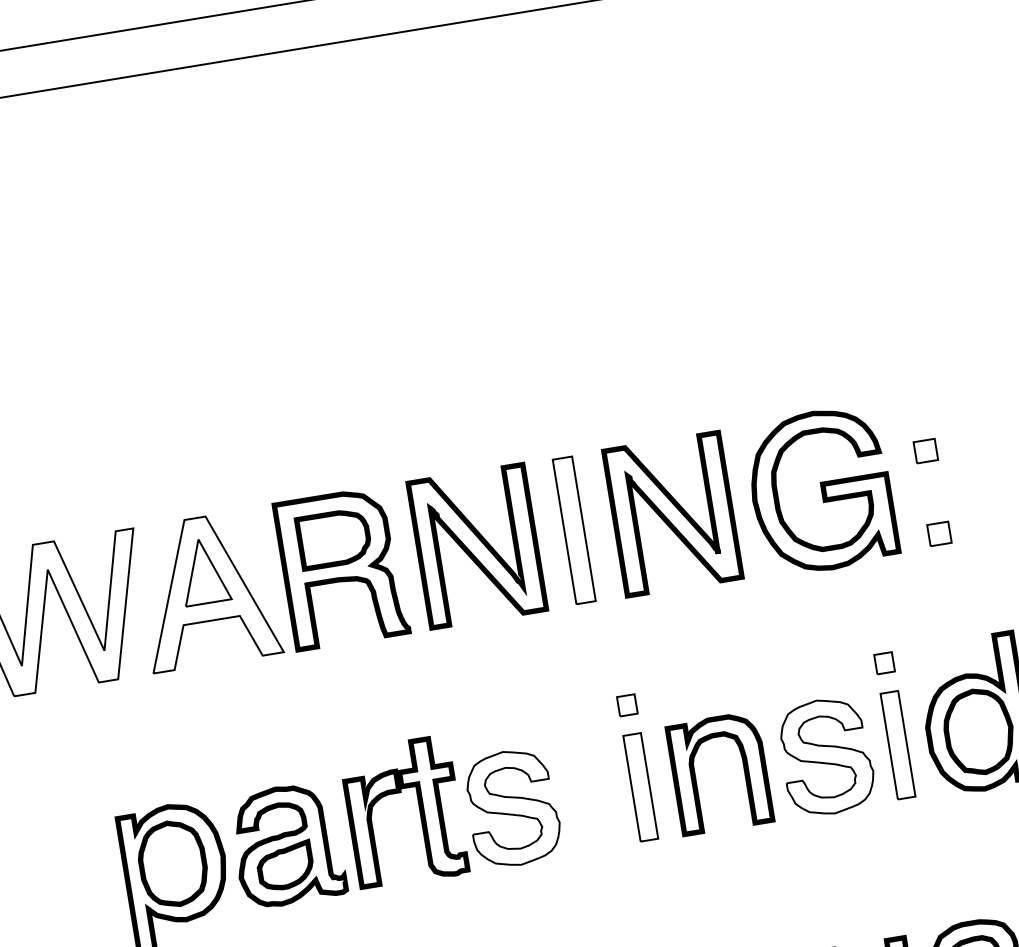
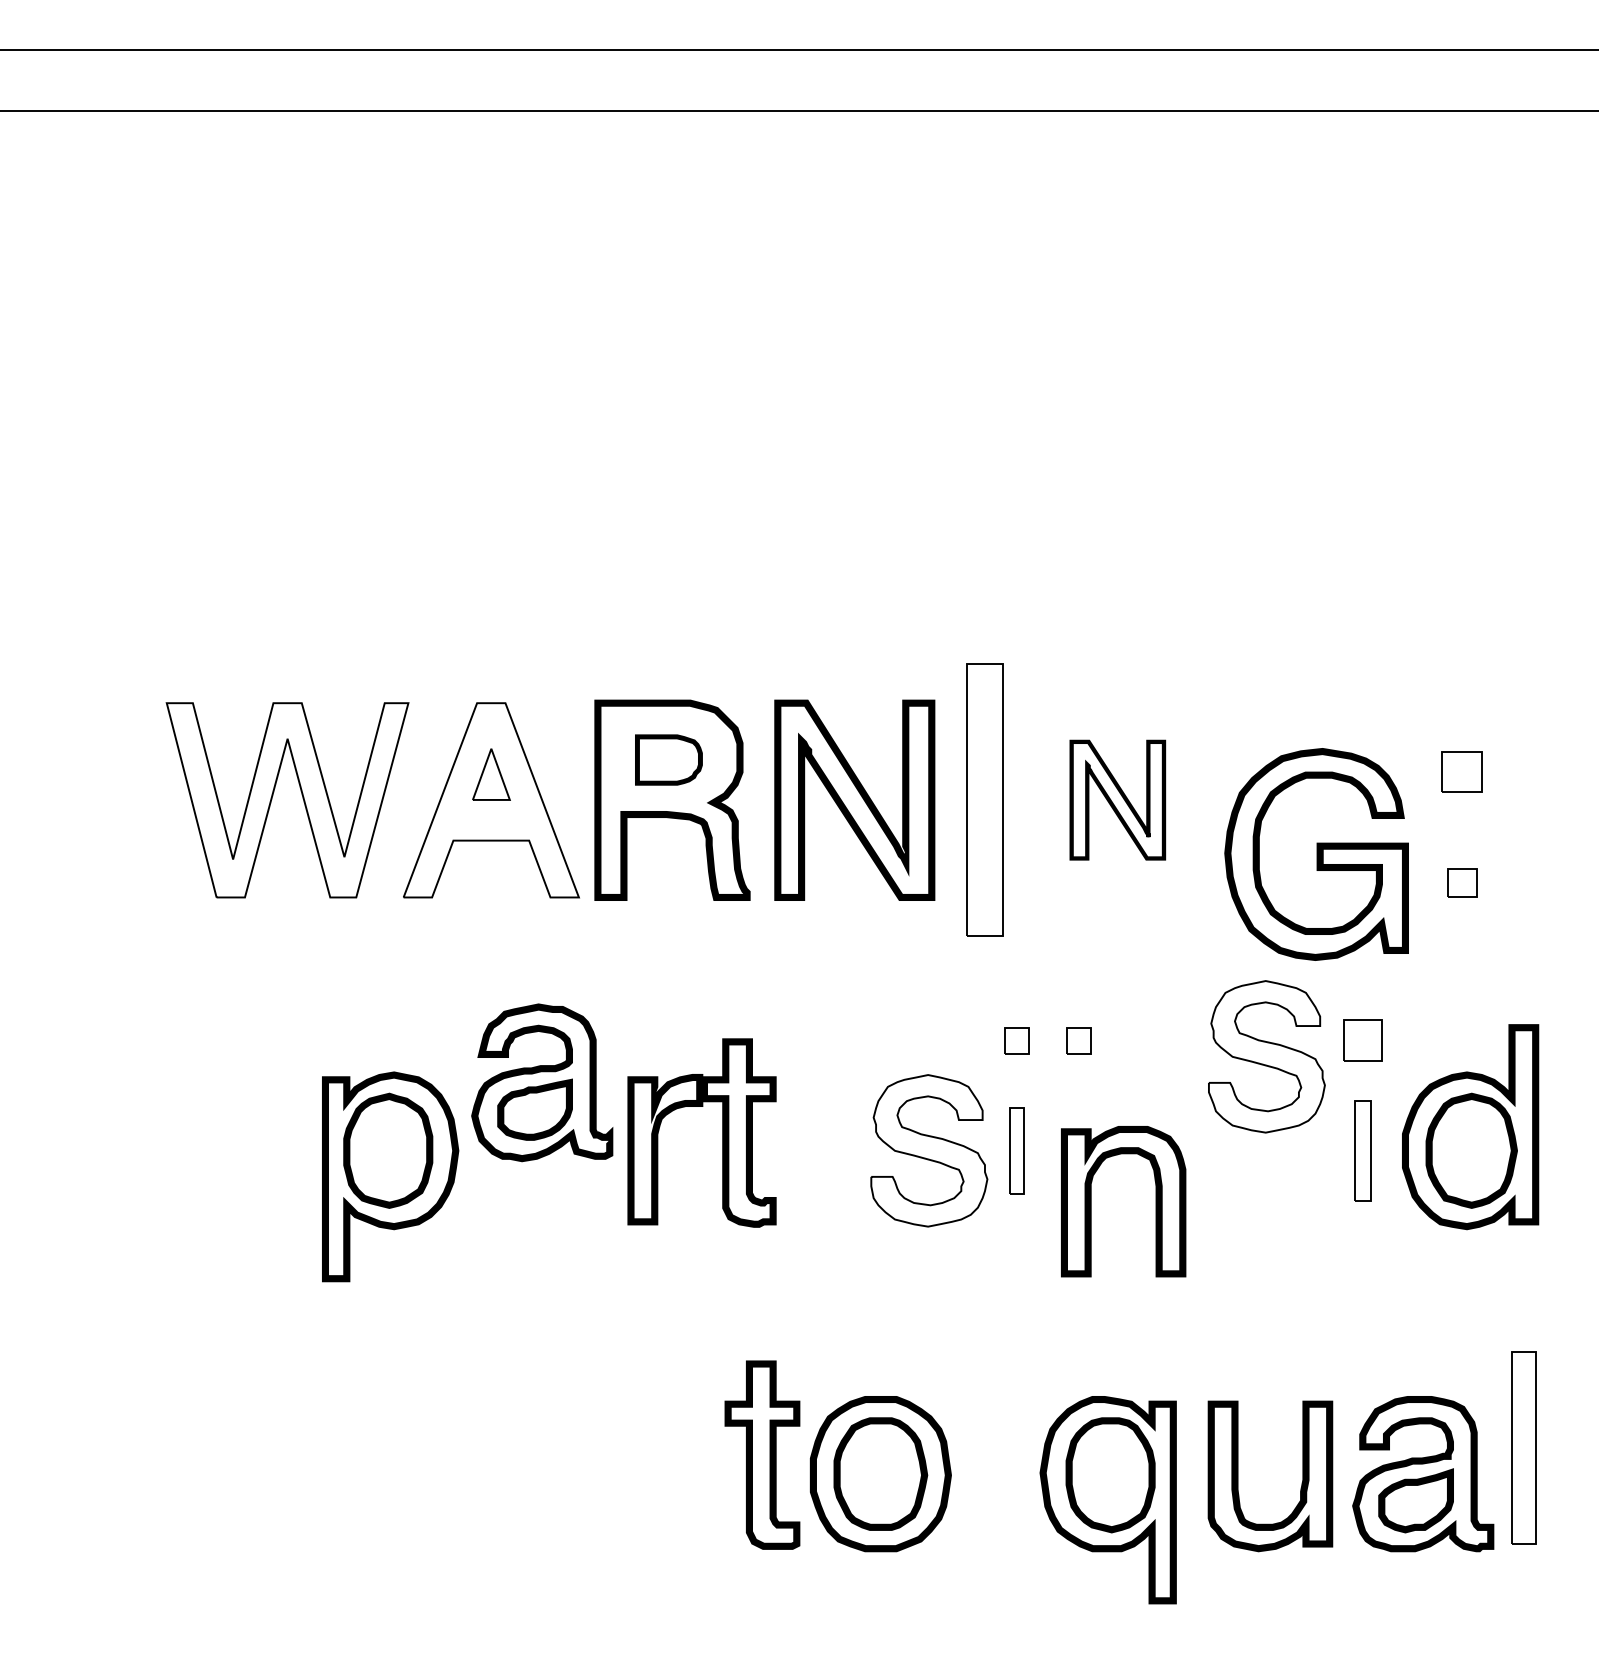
part: (925, 450) -> (1462, 771), size x1.4
part: (821, 490) -> (1316, 854), moved
part: (672, 513) -> (1117, 799), size x0.6
part: (573, 529) -> (984, 799), size x1.4
part: (333, 538) -> (668, 759), size x0.7
part: (203, 571) -> (491, 774), size x0.6
part: (884, 663) -> (1362, 1040), size x1.6
part: (673, 697) -> (1078, 1040), added
part: (897, 744) -> (1362, 1150), size x0.7
part: (826, 756) -> (1266, 1056), moved
part: (695, 777) -> (1091, 1201), moved
part: (640, 787) -> (1016, 1150), size x0.6
part: (513, 807) -> (929, 1150), moved
part: (287, 844) -> (542, 1082), moved

